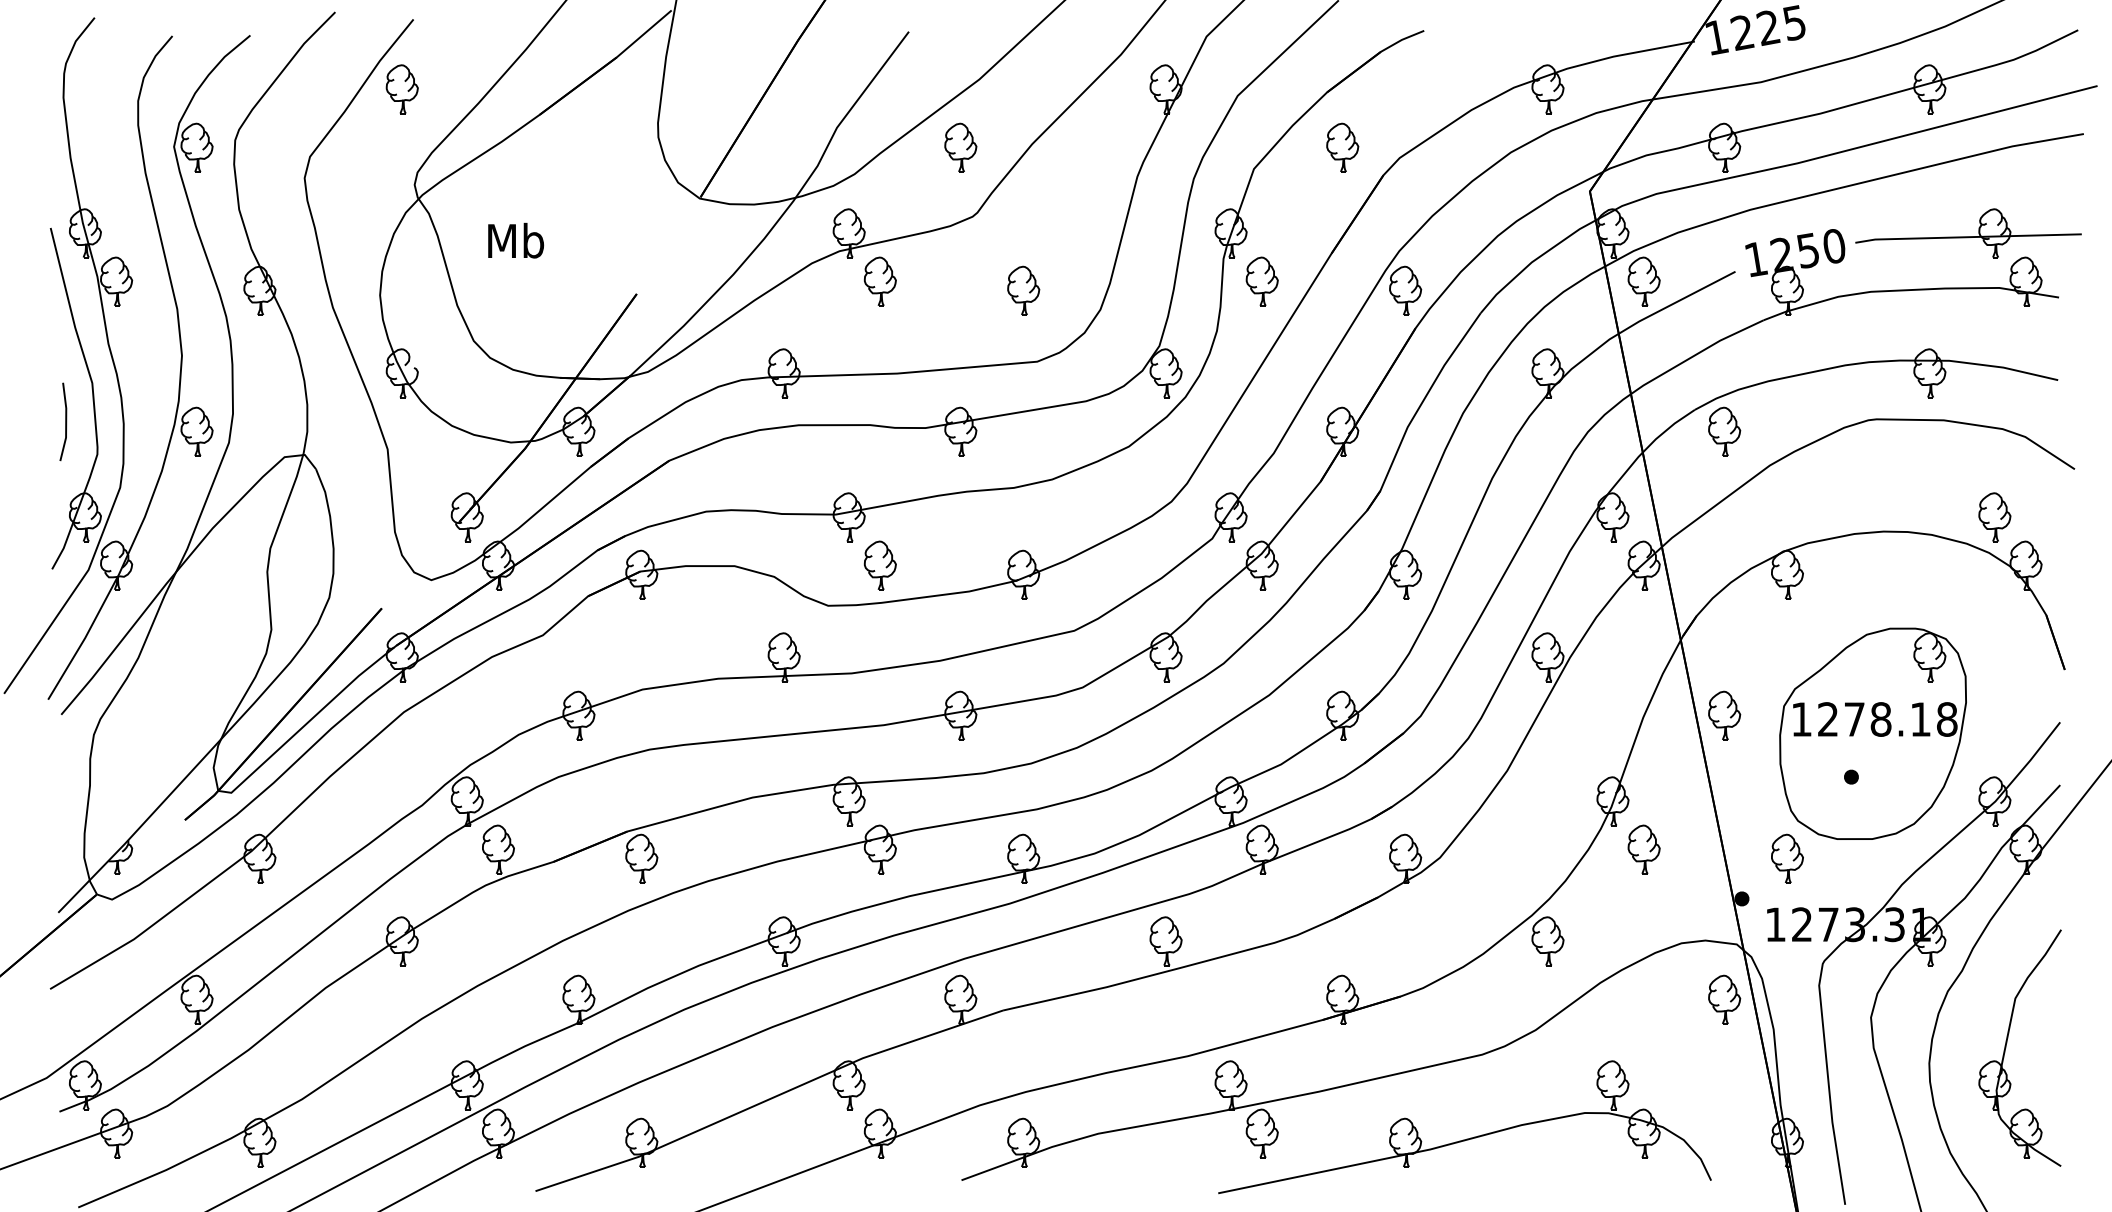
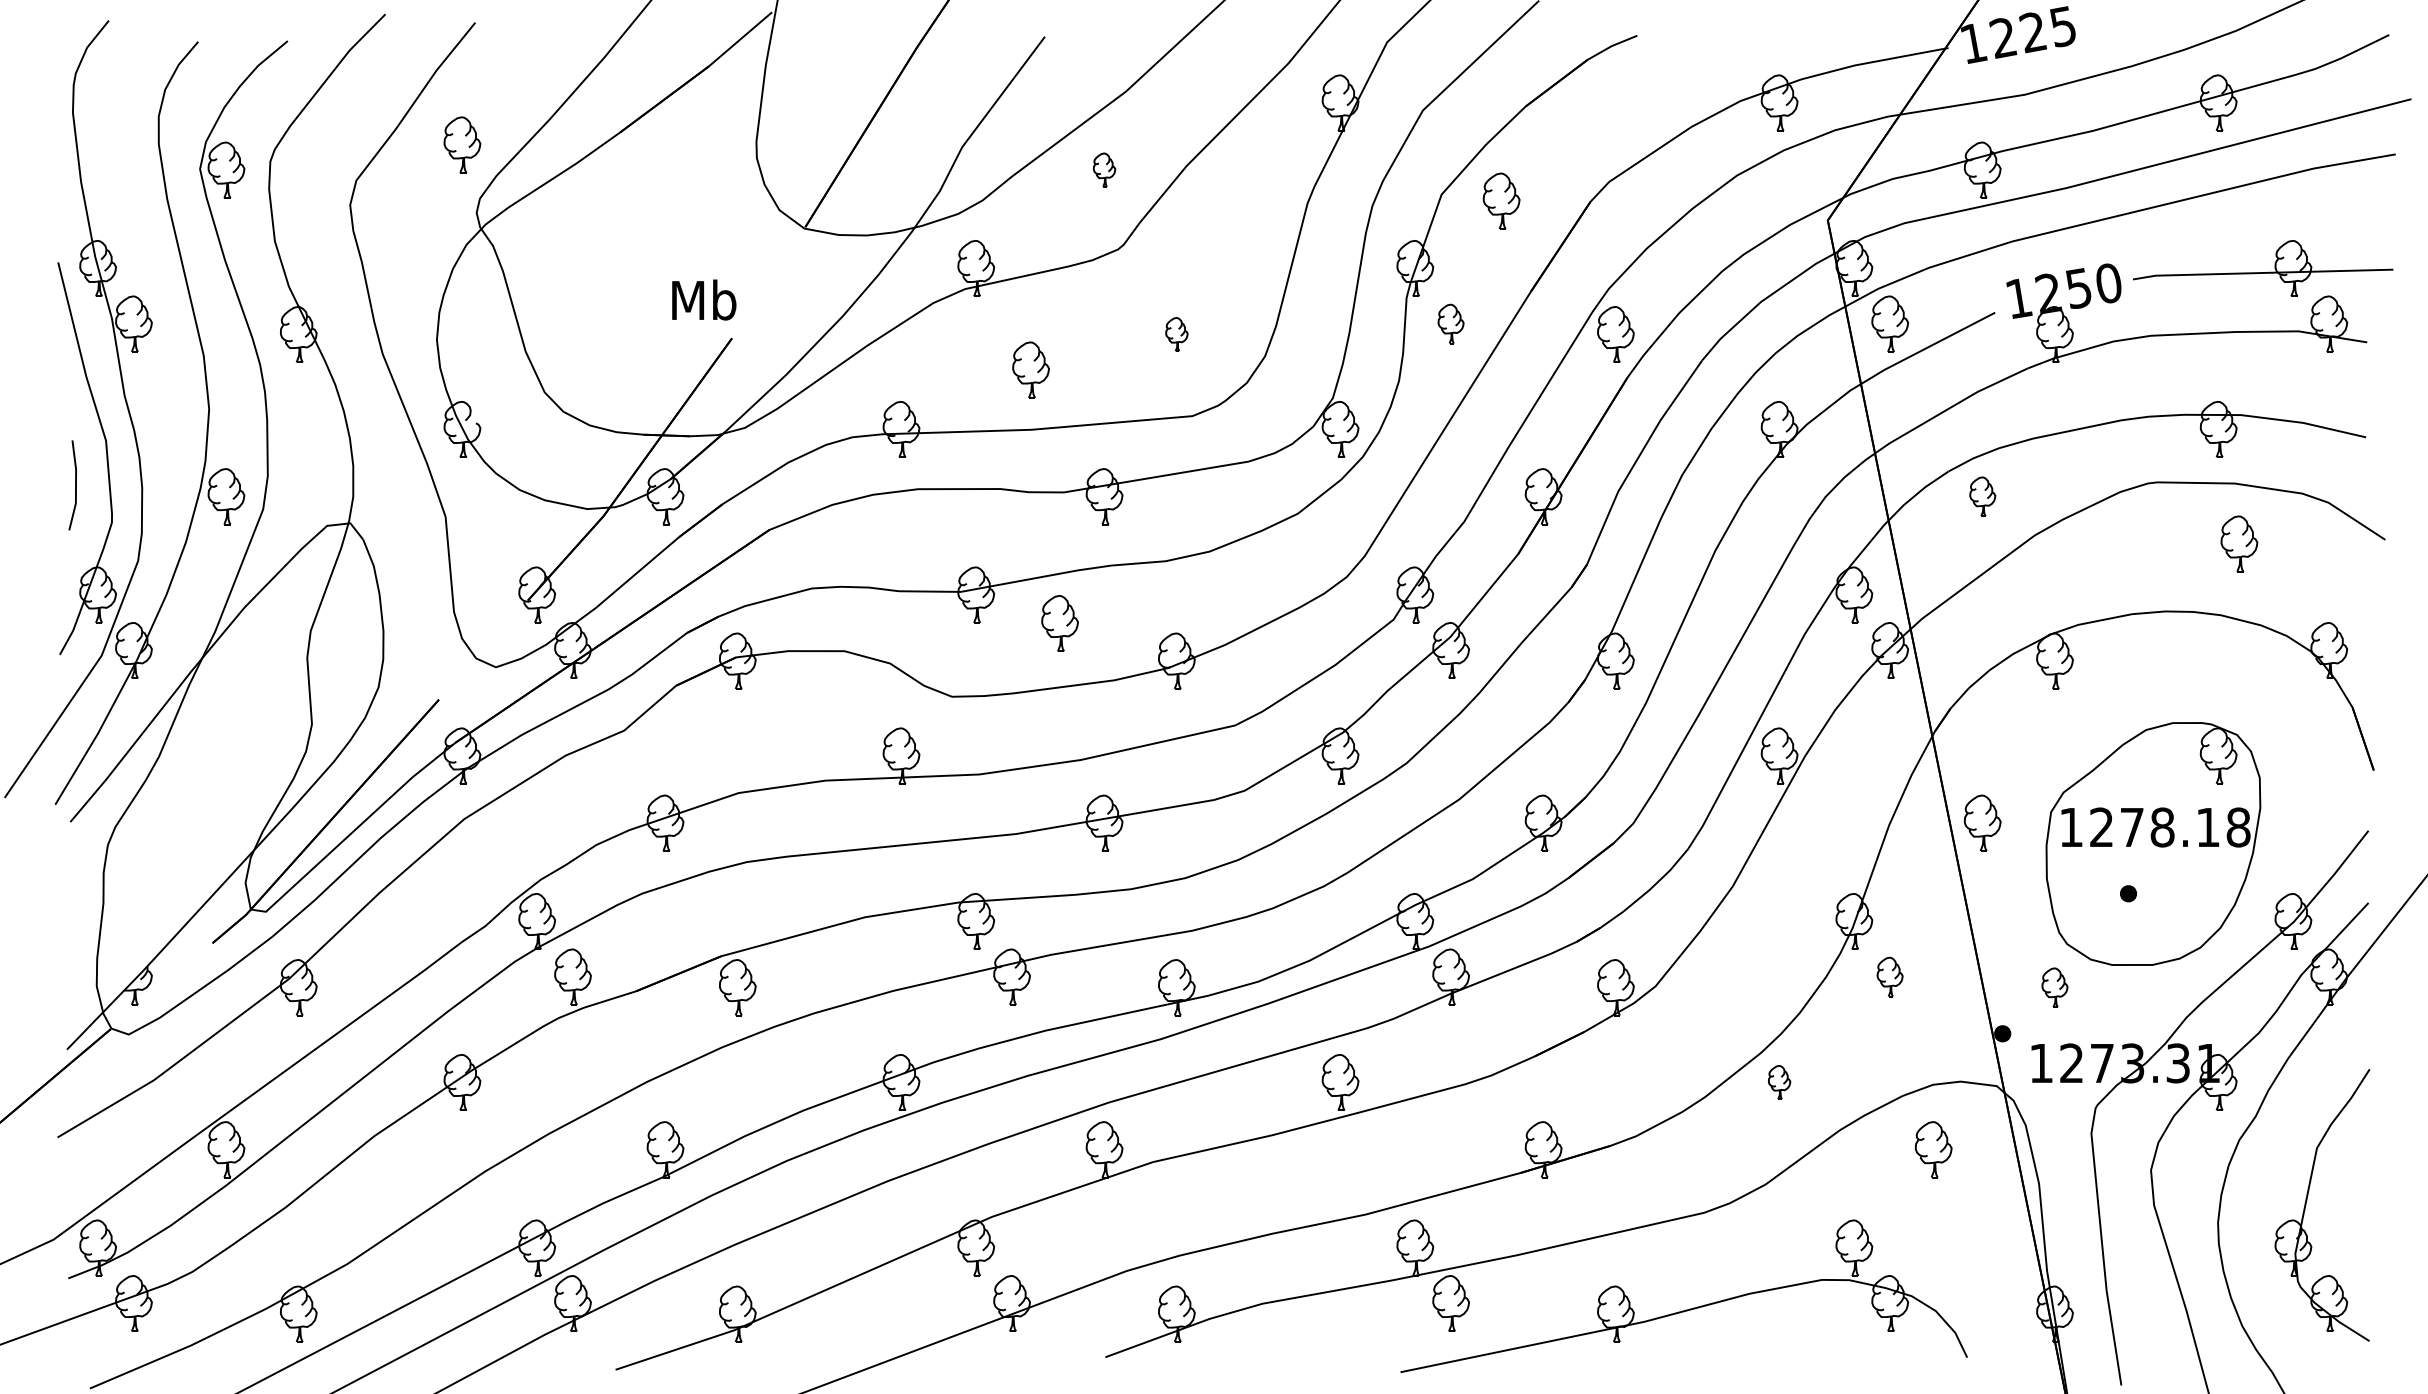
part: (402, 88) -> (462, 144), moved
part: (960, 147) -> (1104, 169), size x0.6
part: (1342, 147) -> (1501, 200), moved
text: (516, 240) -> (704, 299), moved
part: (879, 281) -> (1030, 369), moved
part: (1261, 281) -> (1450, 323), size x0.7
part: (1023, 290) -> (1176, 334), size x0.6
part: (1724, 431) -> (1982, 496), size x0.7
part: (1994, 516) -> (2239, 543), moved
part: (879, 565) -> (1059, 623), moved
part: (1643, 849) -> (1889, 976), size x0.7
part: (1787, 858) -> (2054, 987), size x0.7
part: (1547, 941) -> (1779, 1082), size x0.6
part: (1724, 999) -> (1933, 1149), moved

